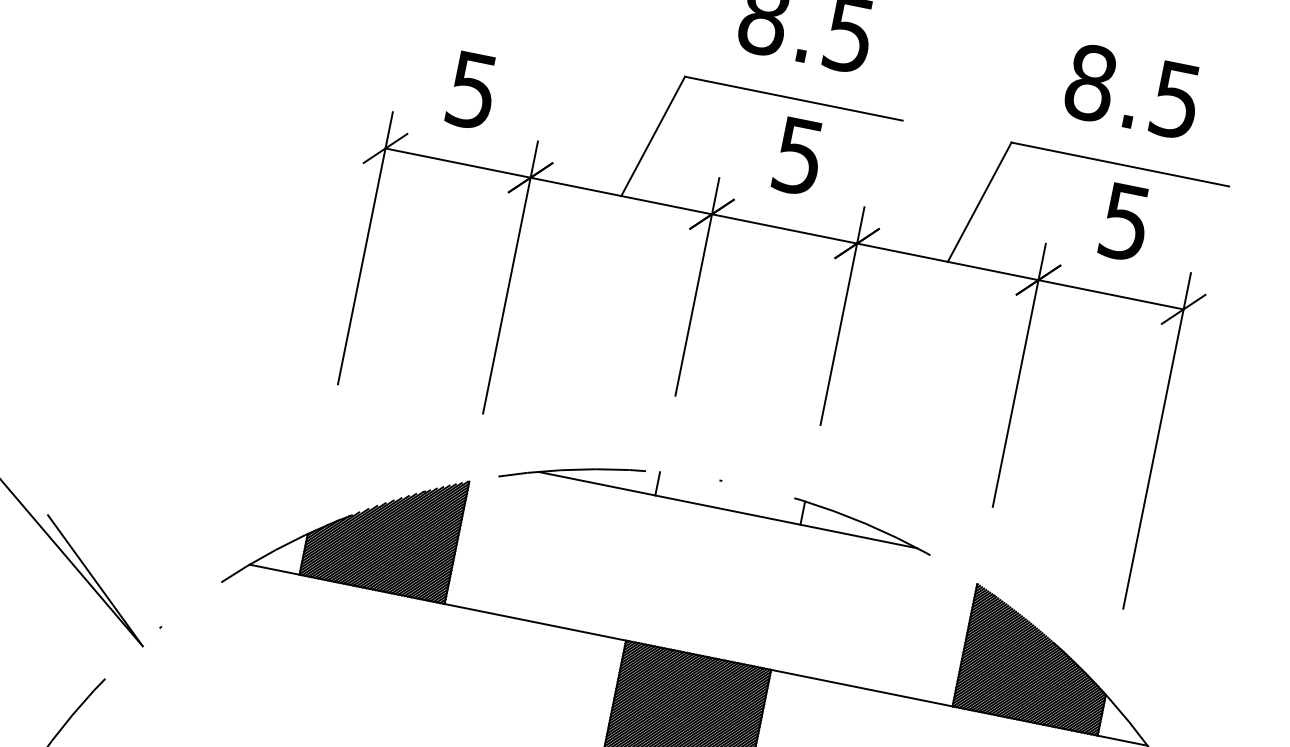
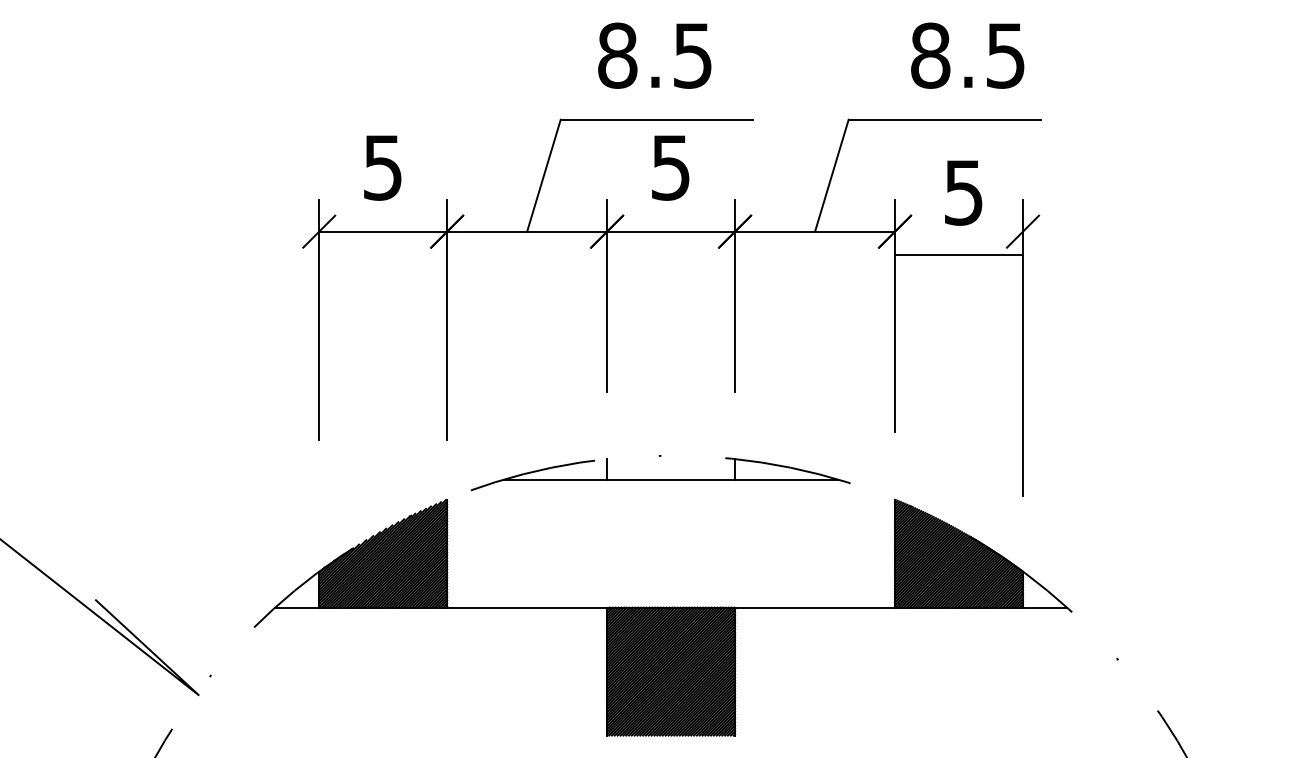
text: (1132, 91) -> (967, 55), moved
text: (1125, 221) -> (963, 192), moved
line: (1111, 294) -> (959, 254), moved

